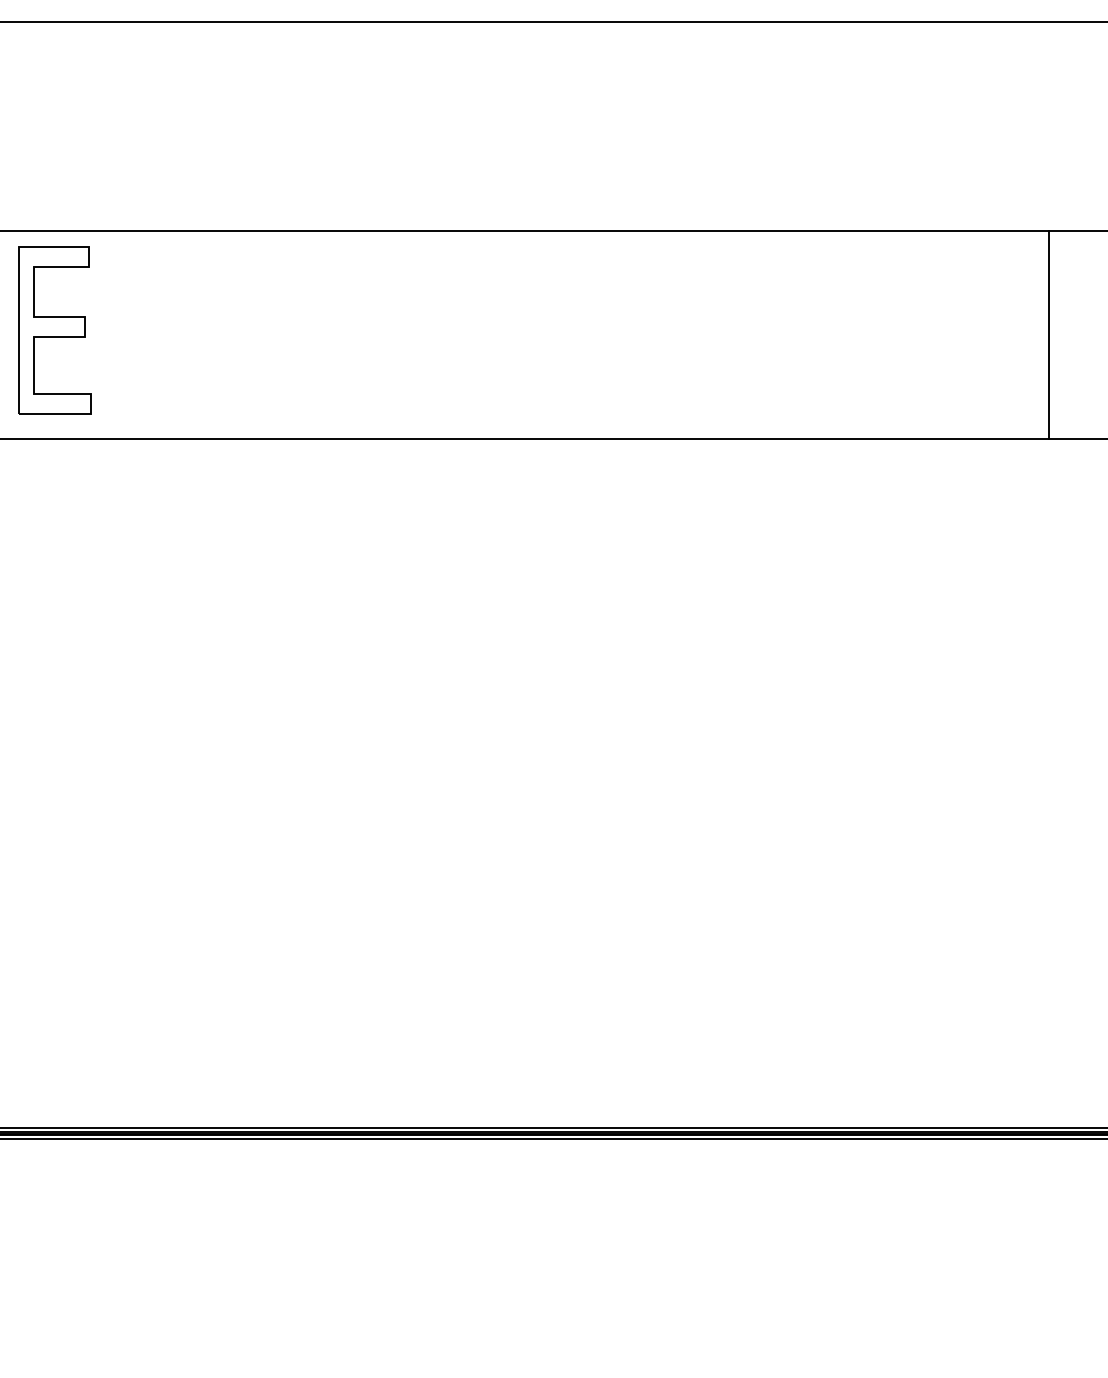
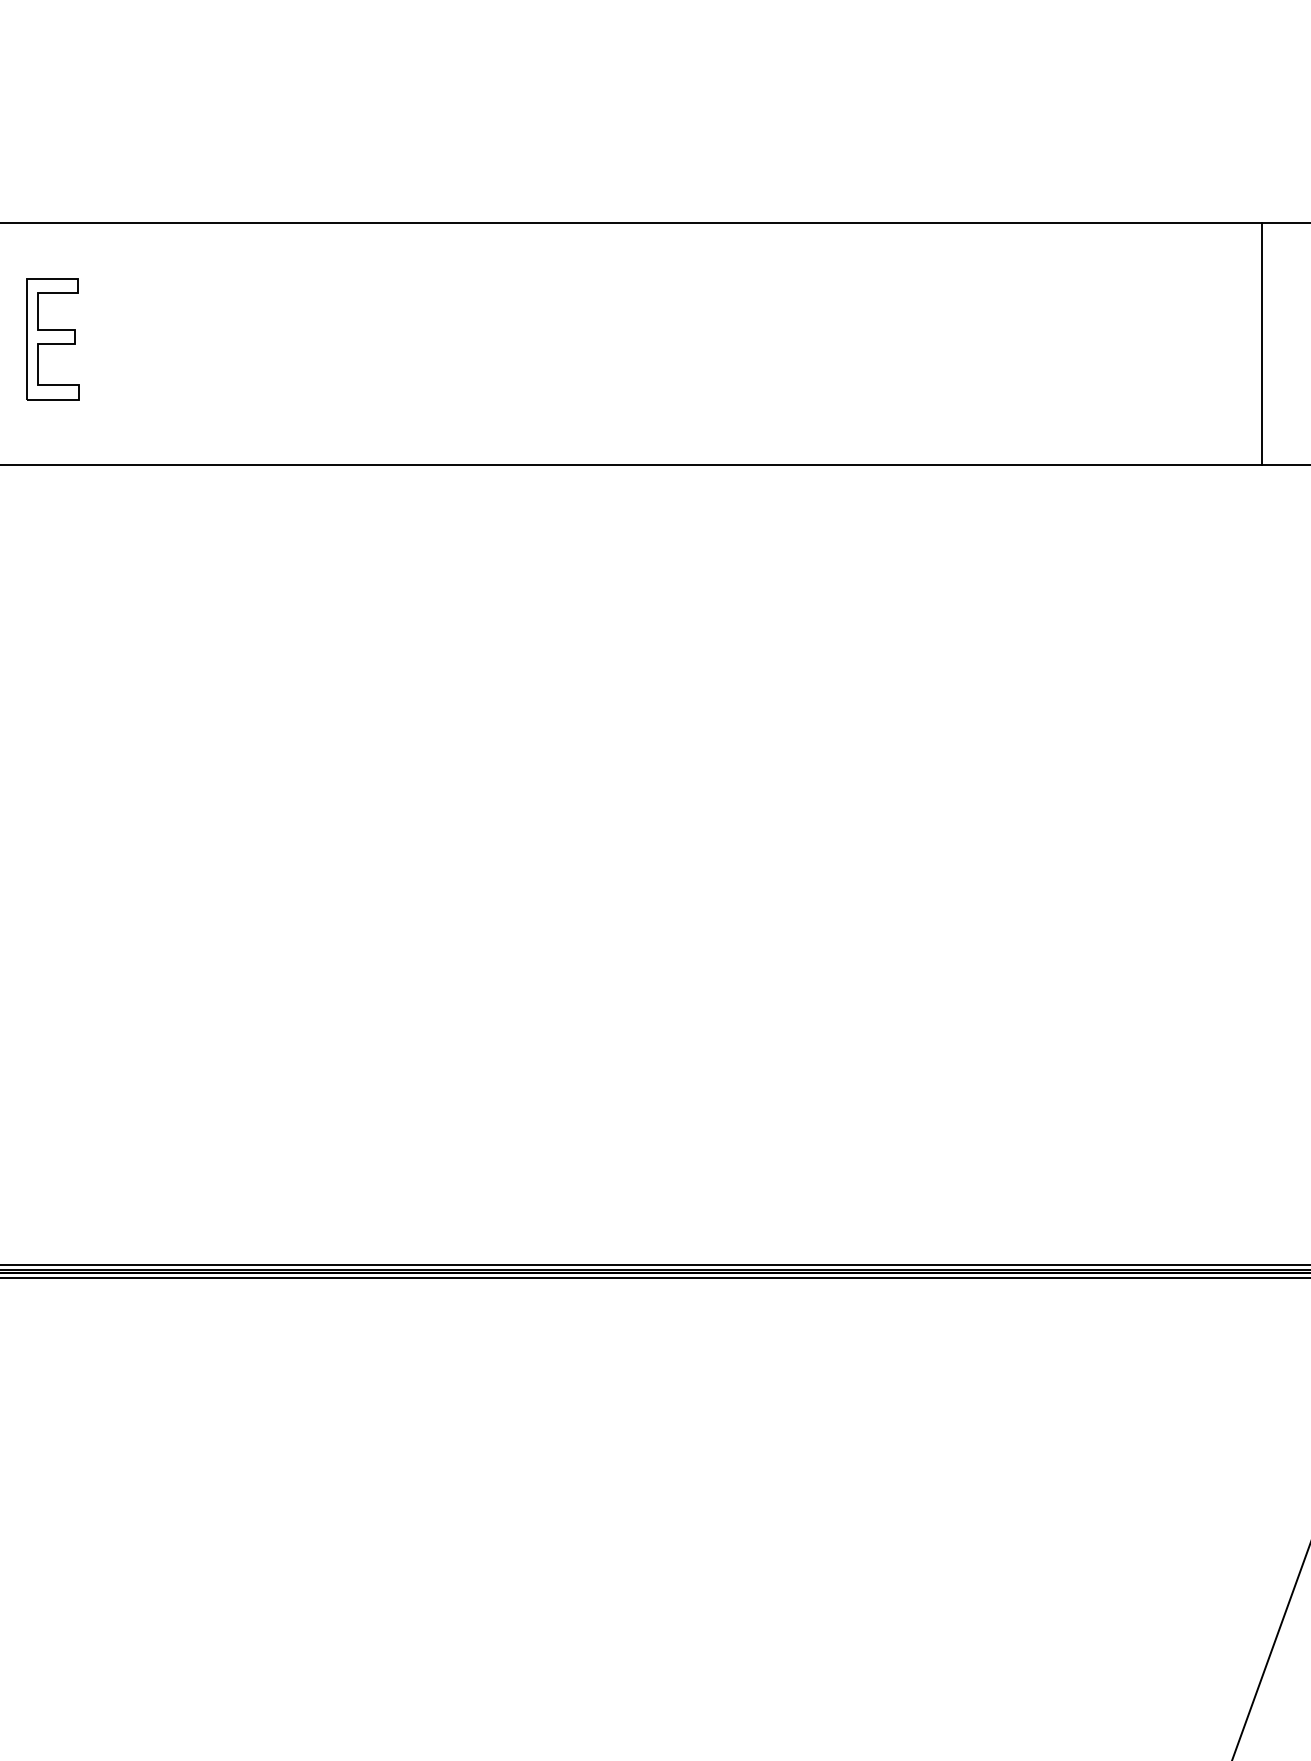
part: (54, 330) -> (52, 339), size x0.62
line: (1048, 335) -> (1261, 344), moved

